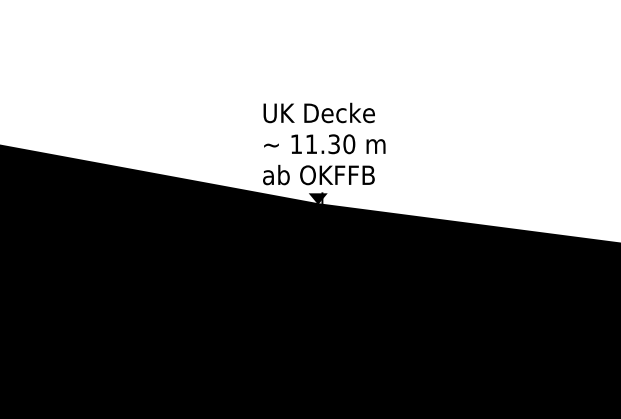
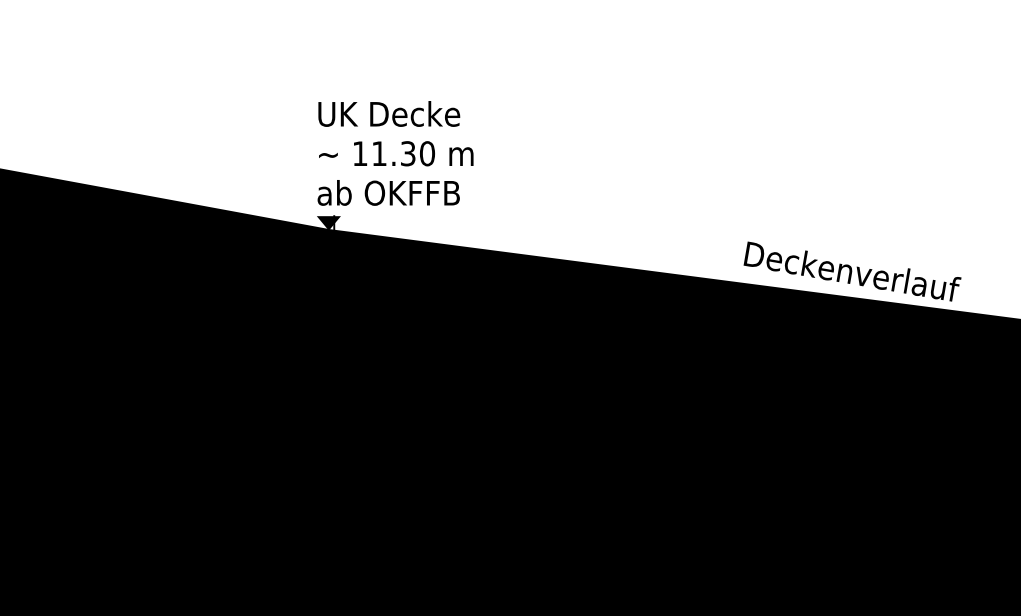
text: (324, 144) -> (395, 153), moved

